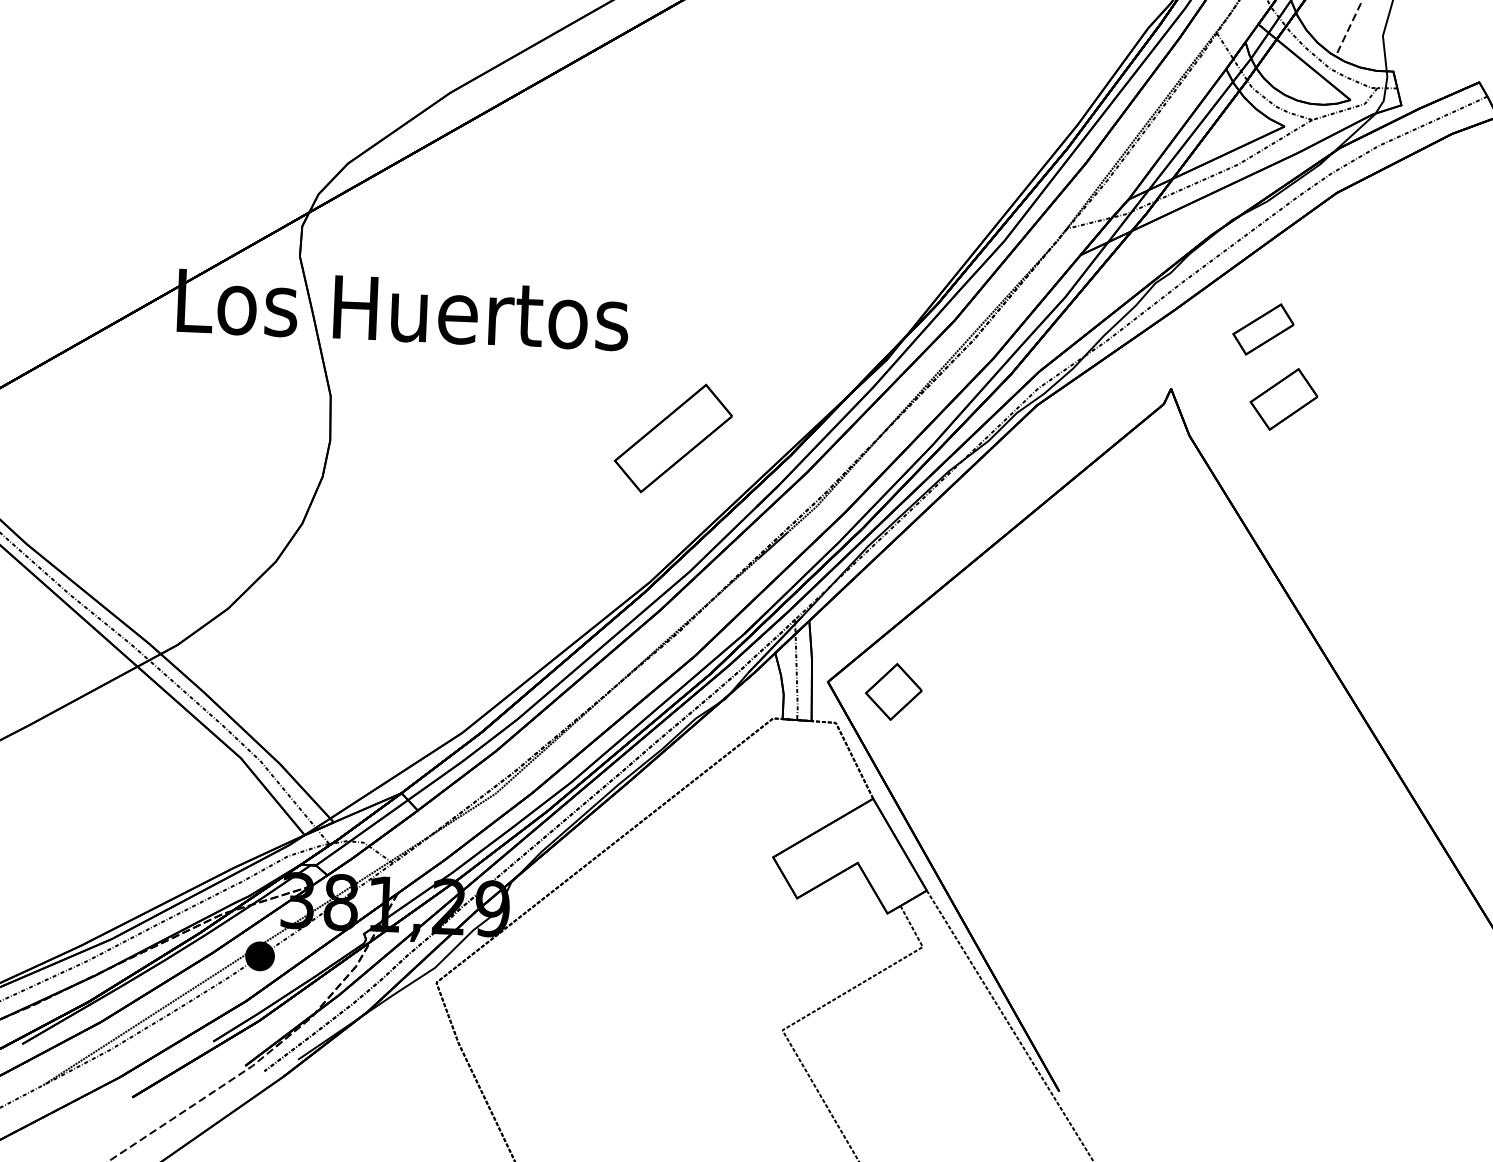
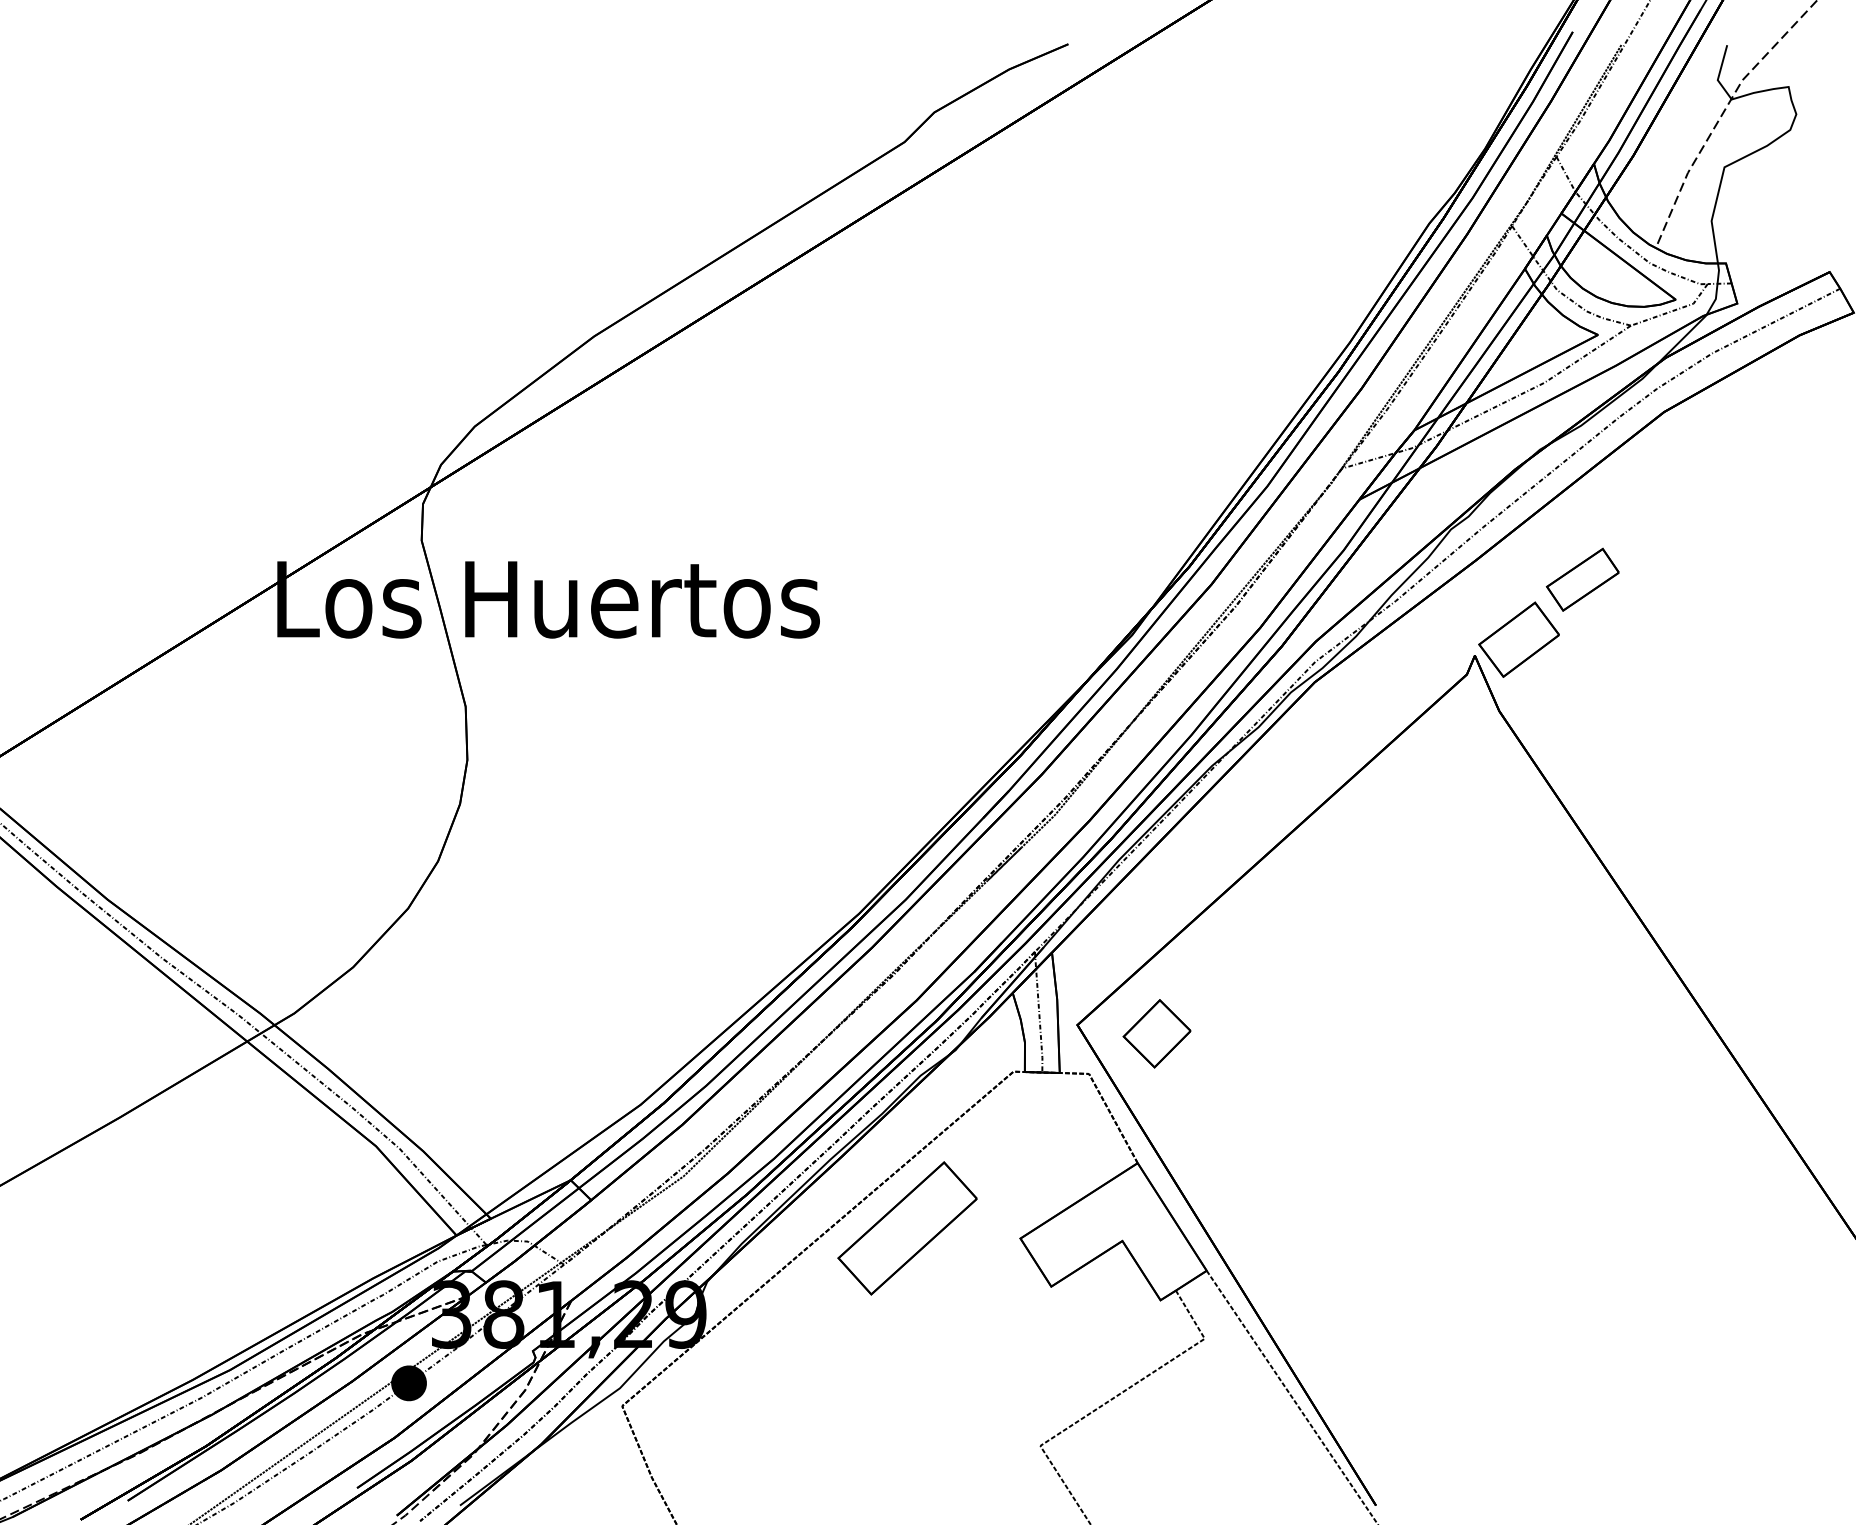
part: (1283, 399) -> (1518, 639), moved
part: (673, 438) -> (907, 1228), moved

